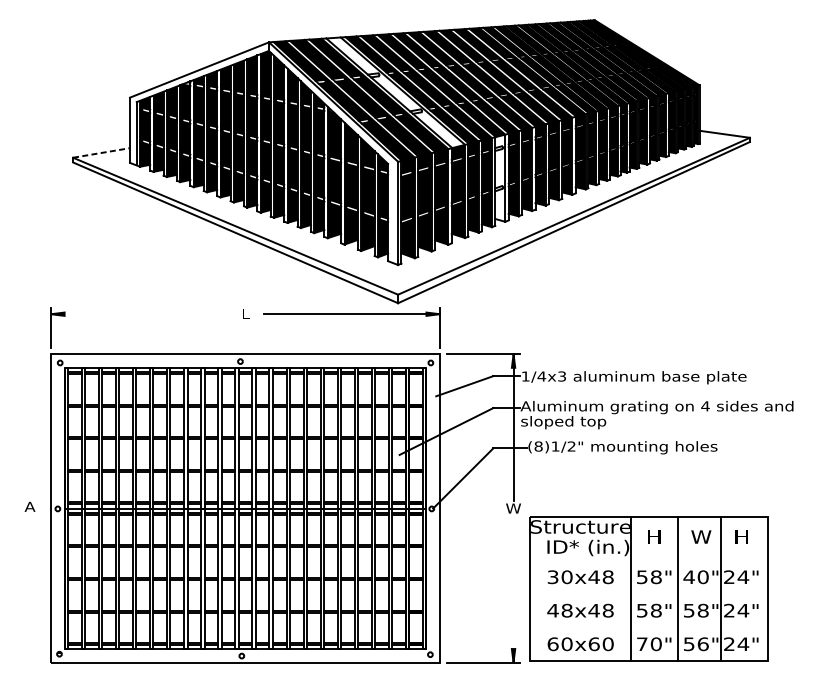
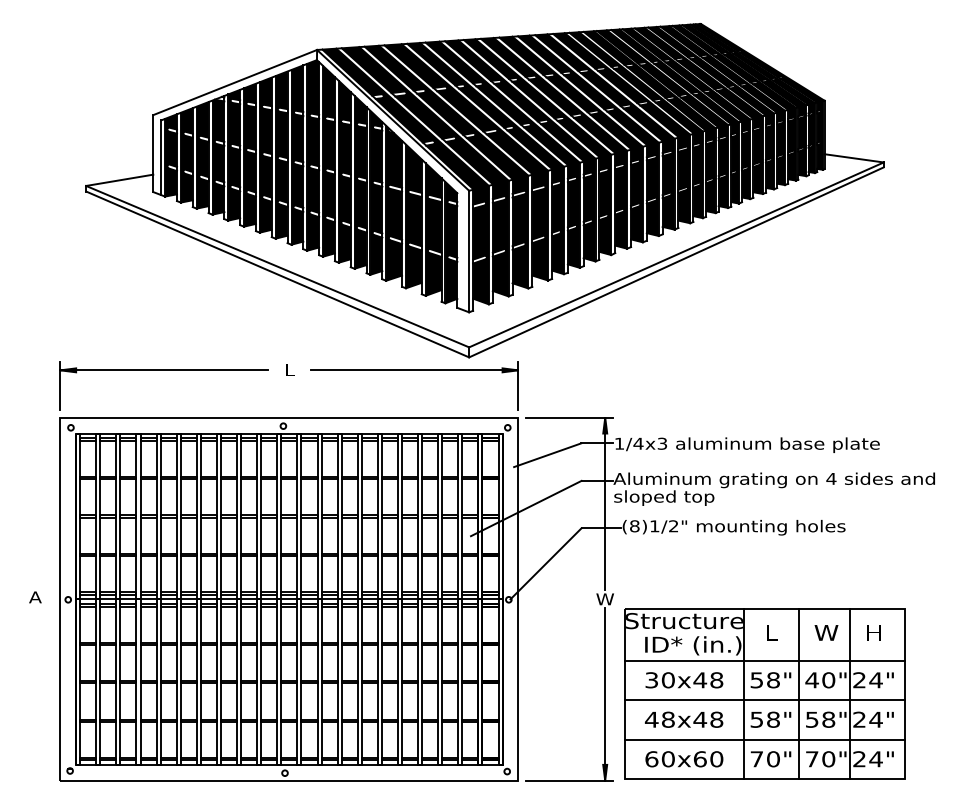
fill: (395, 92) -> (466, 109), added
line: (102, 153) -> (120, 180), dashed -> solid
fill: (500, 177) -> (589, 209), added
line: (138, 314) -> (163, 370), added
text: (653, 536) -> (770, 632), H -> L
line: (649, 560) -> (765, 660), added
line: (513, 589) -> (605, 694), added
line: (649, 594) -> (765, 700), added
line: (649, 627) -> (765, 739), added
text: (696, 644) -> (820, 759), 56" -> 70"

